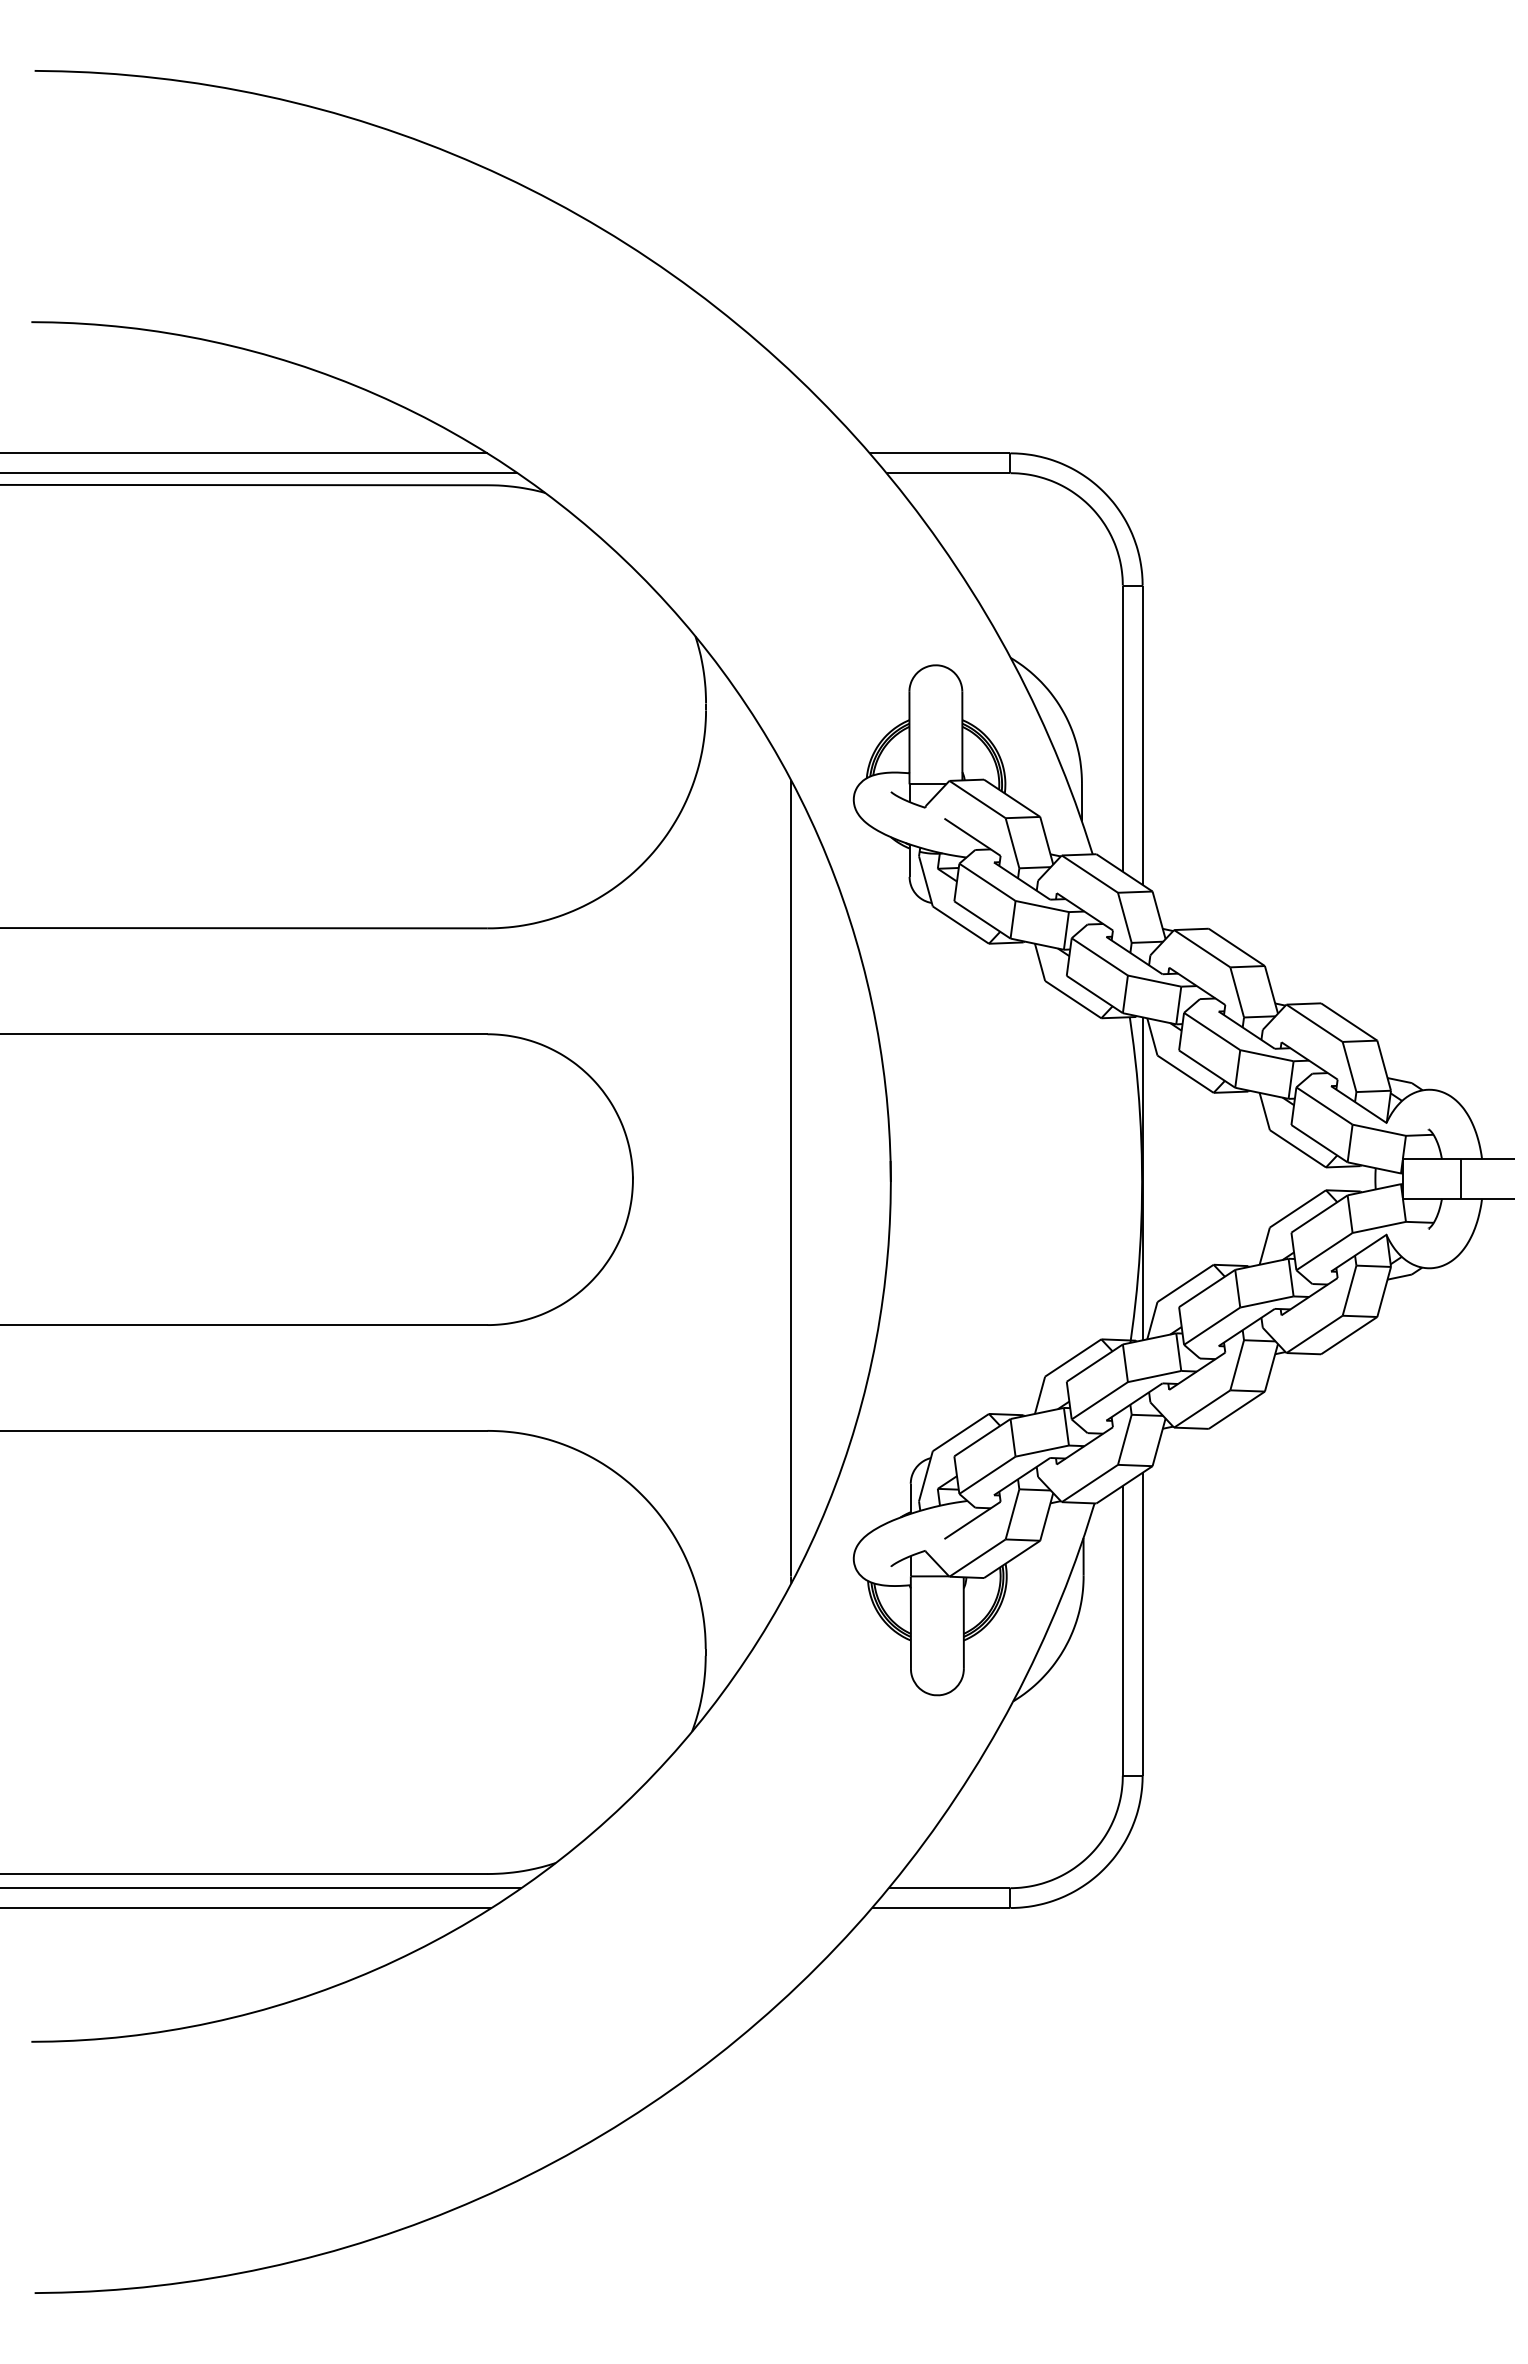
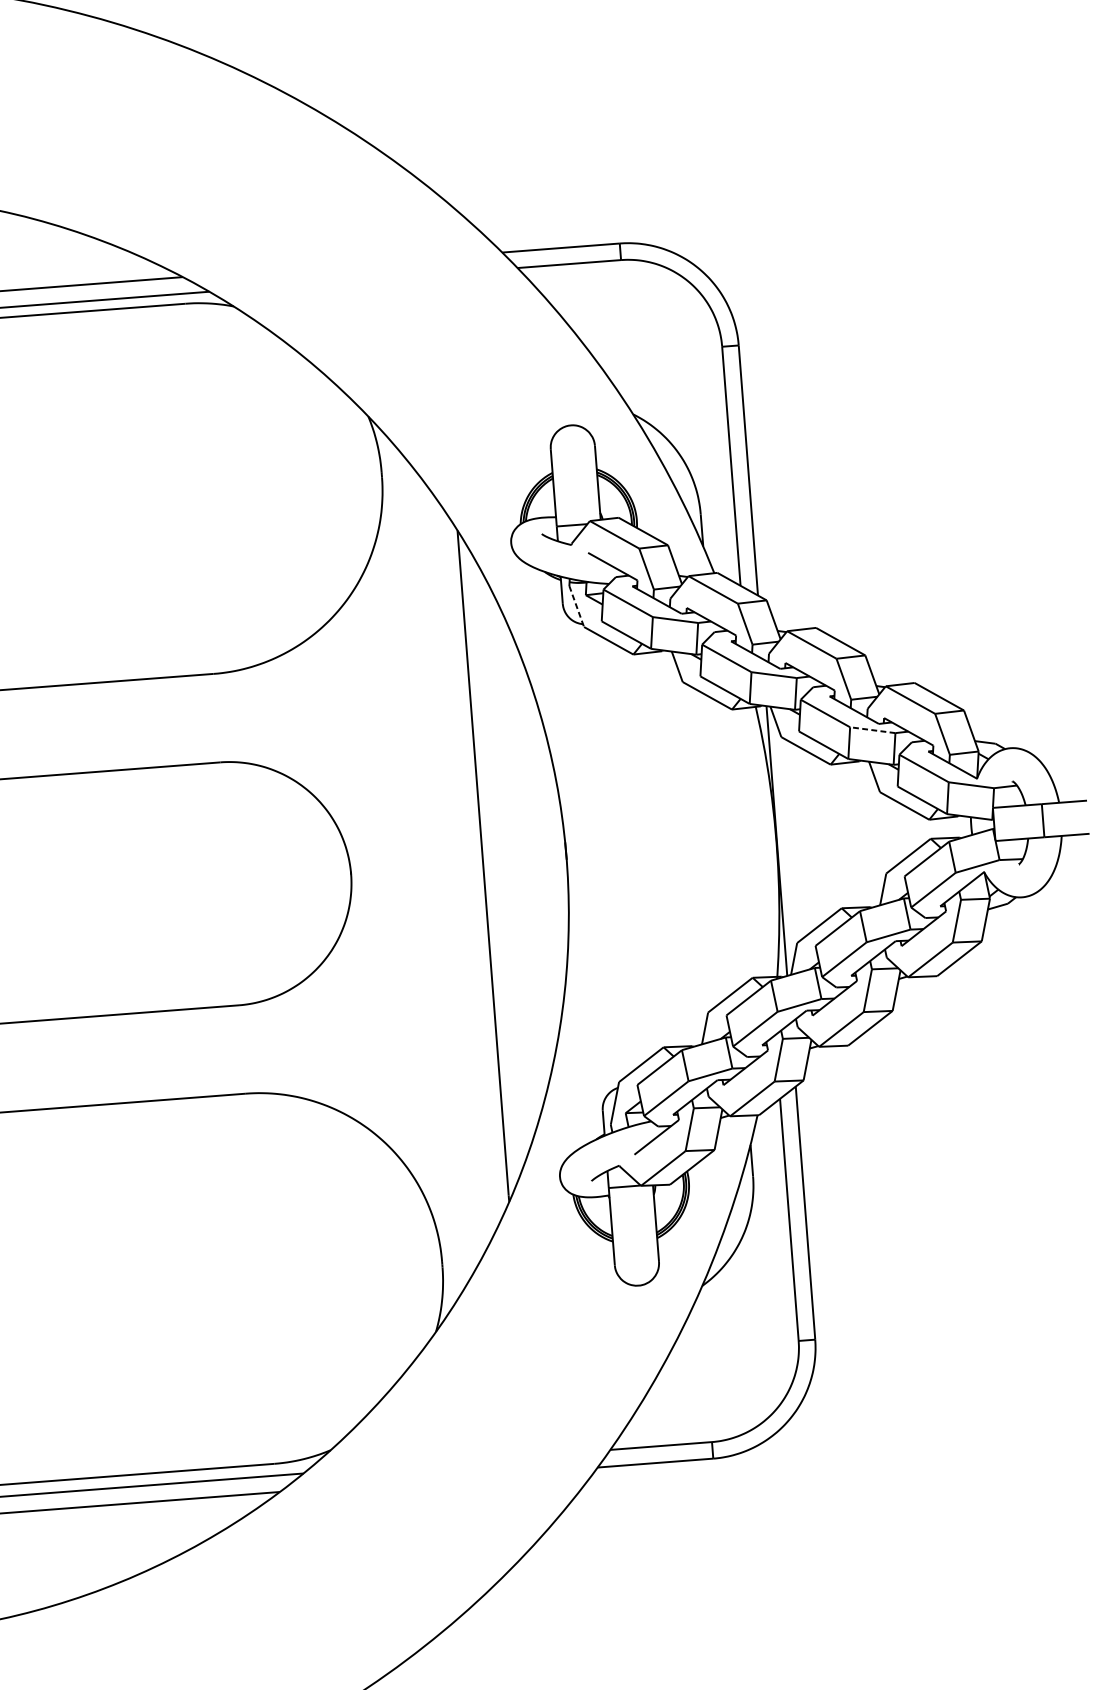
line: (925, 881) -> (576, 606), solid -> dashed
line: (1266, 1055) -> (872, 730), solid -> dashed

